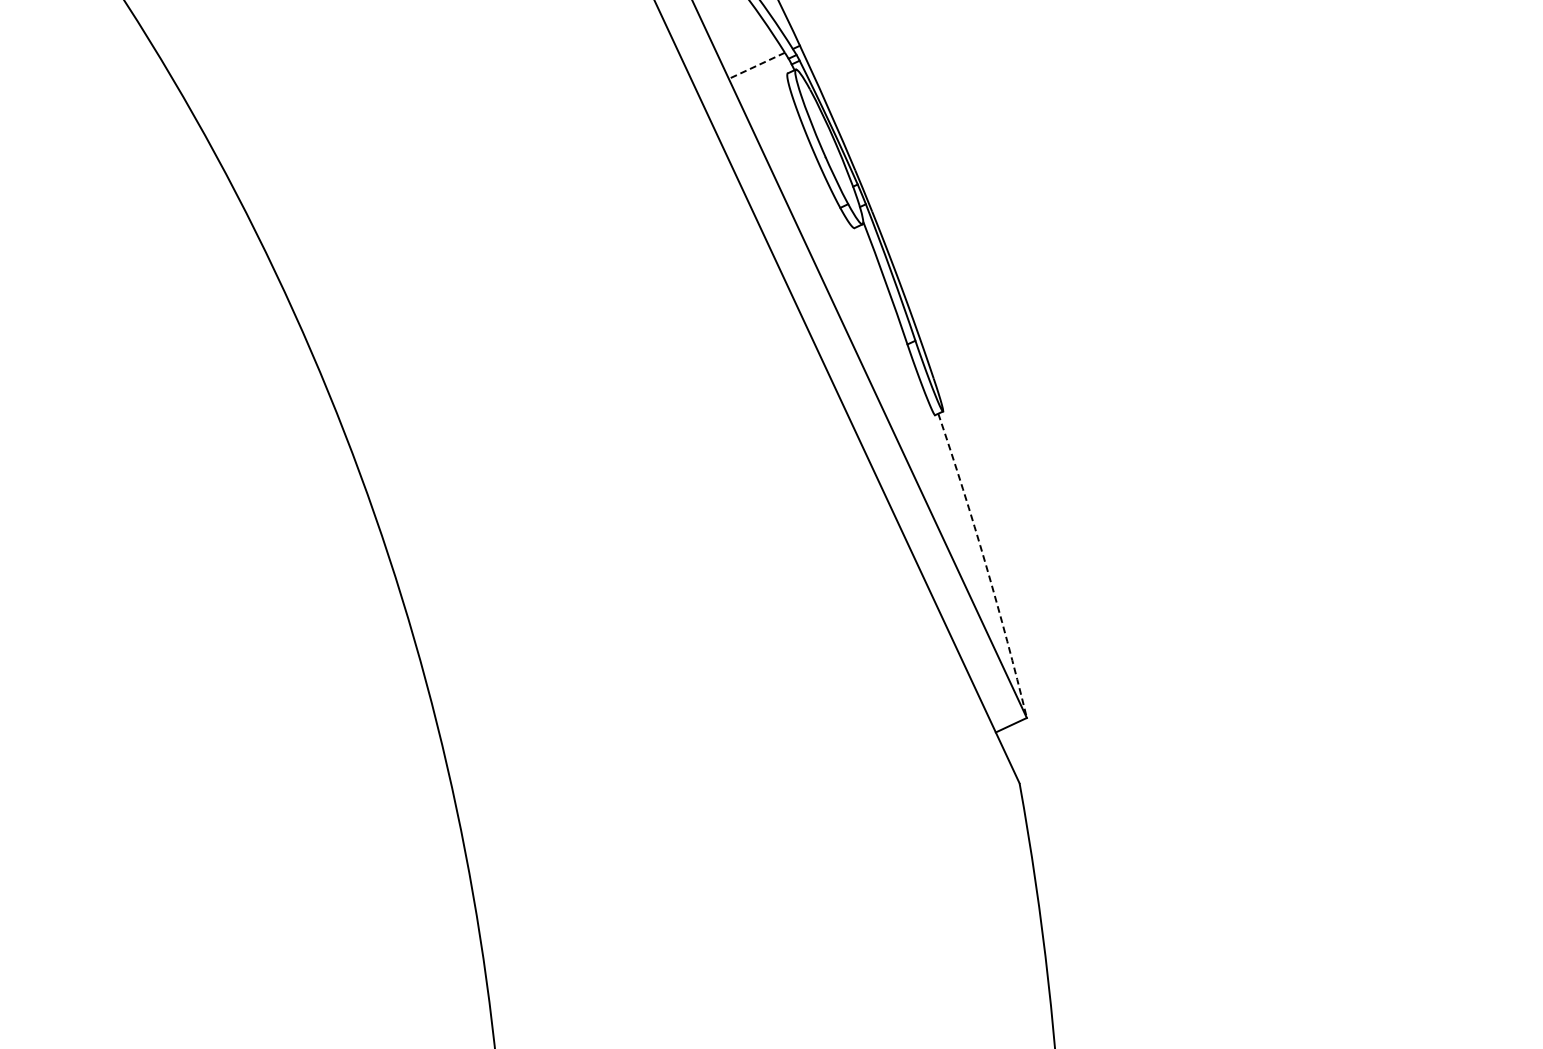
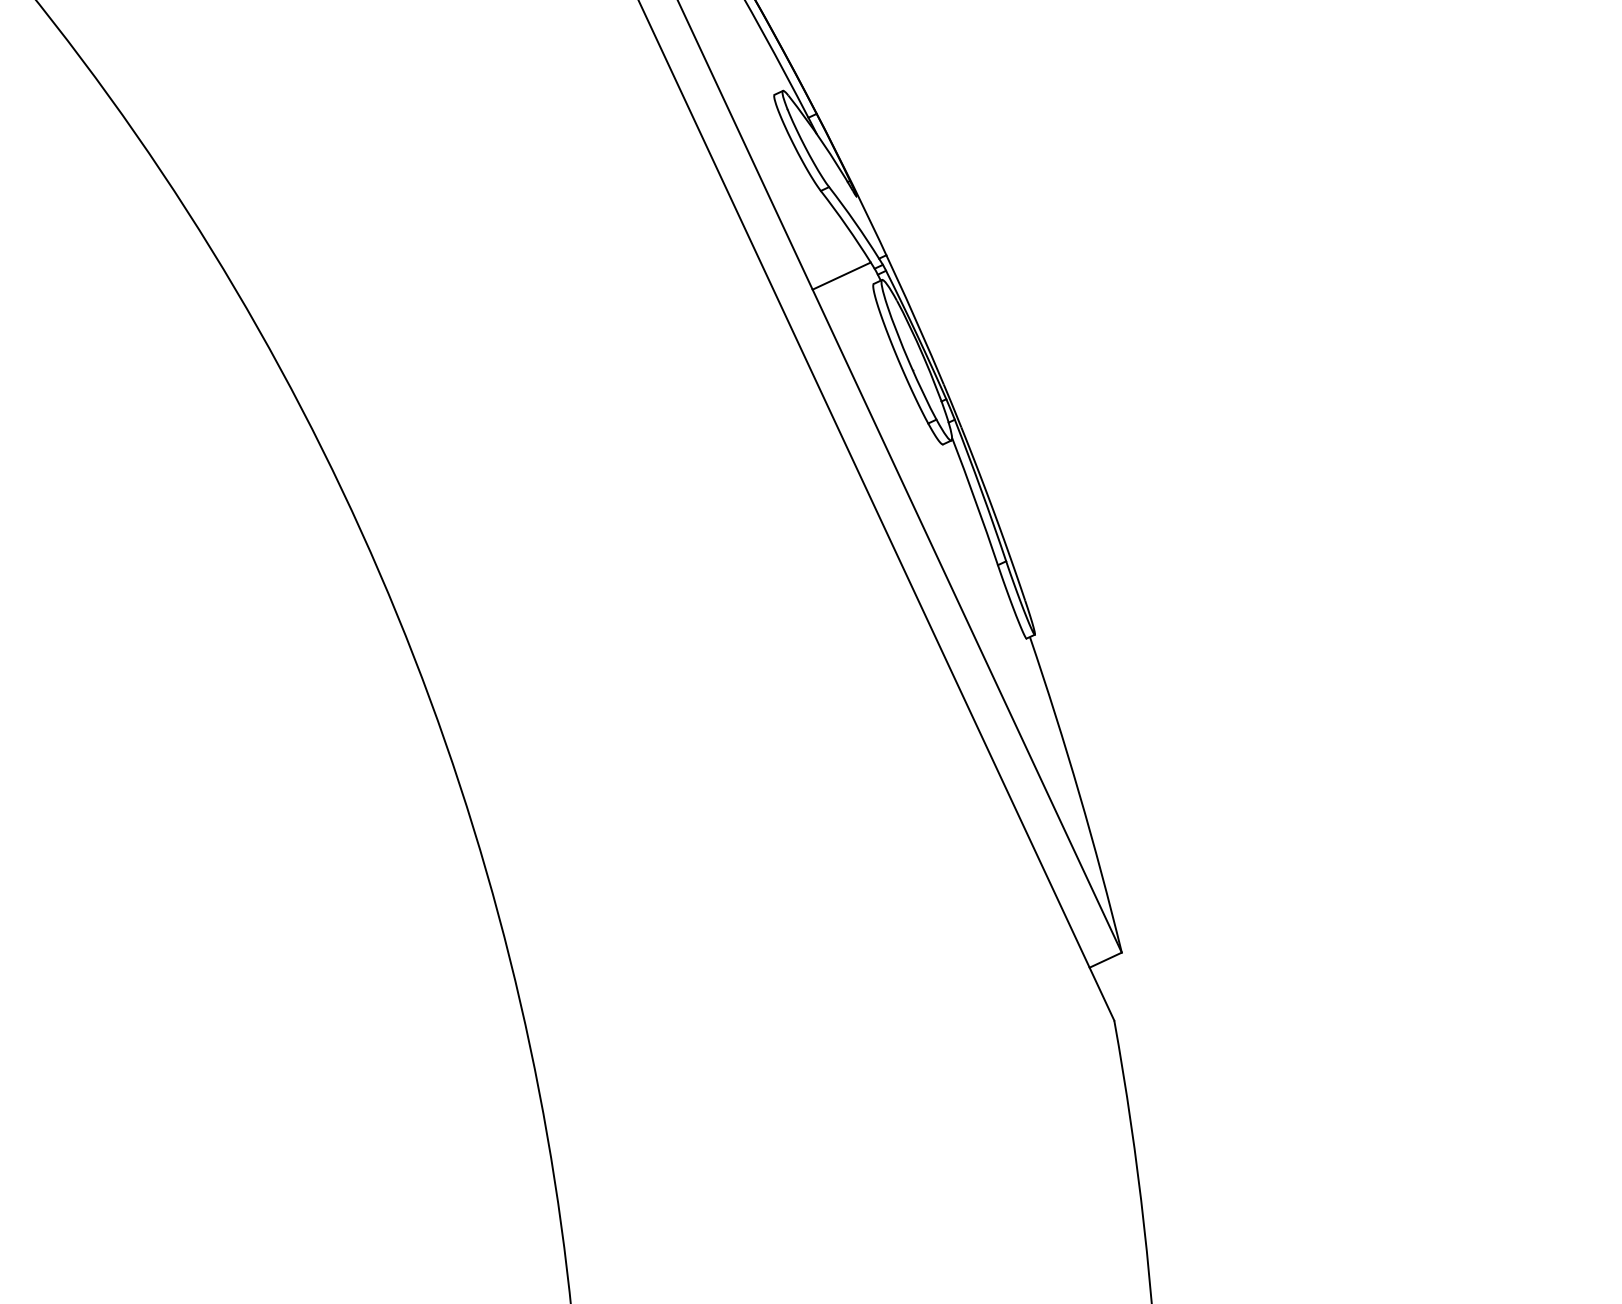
line: (756, 66) -> (841, 276), dashed -> solid
arc: (986, 564) -> (1079, 793), dashed -> solid

